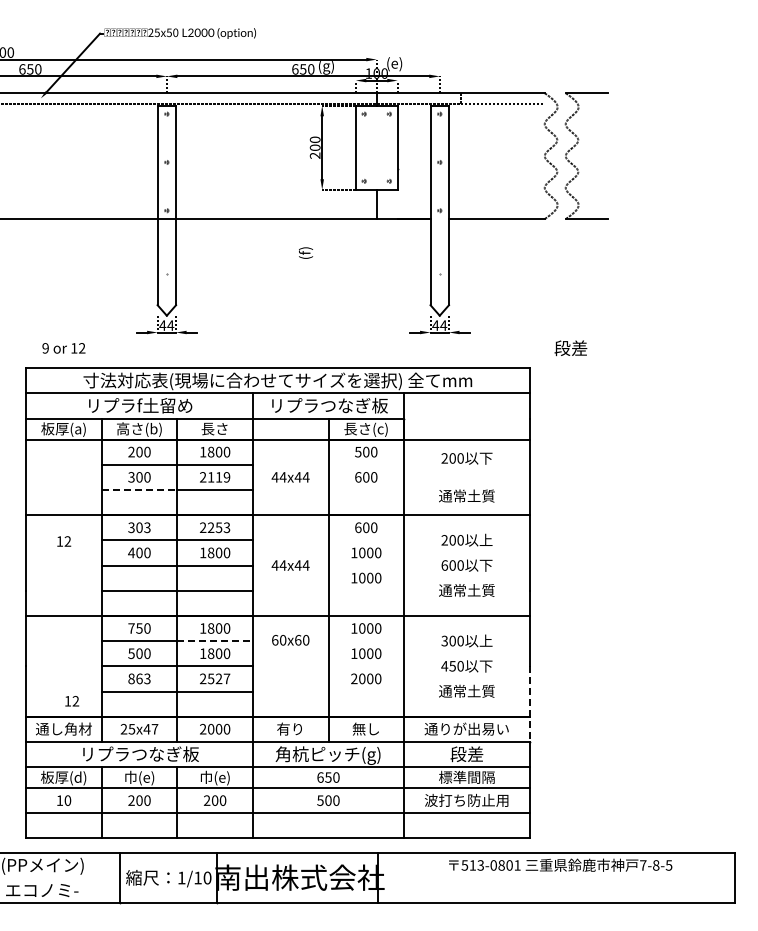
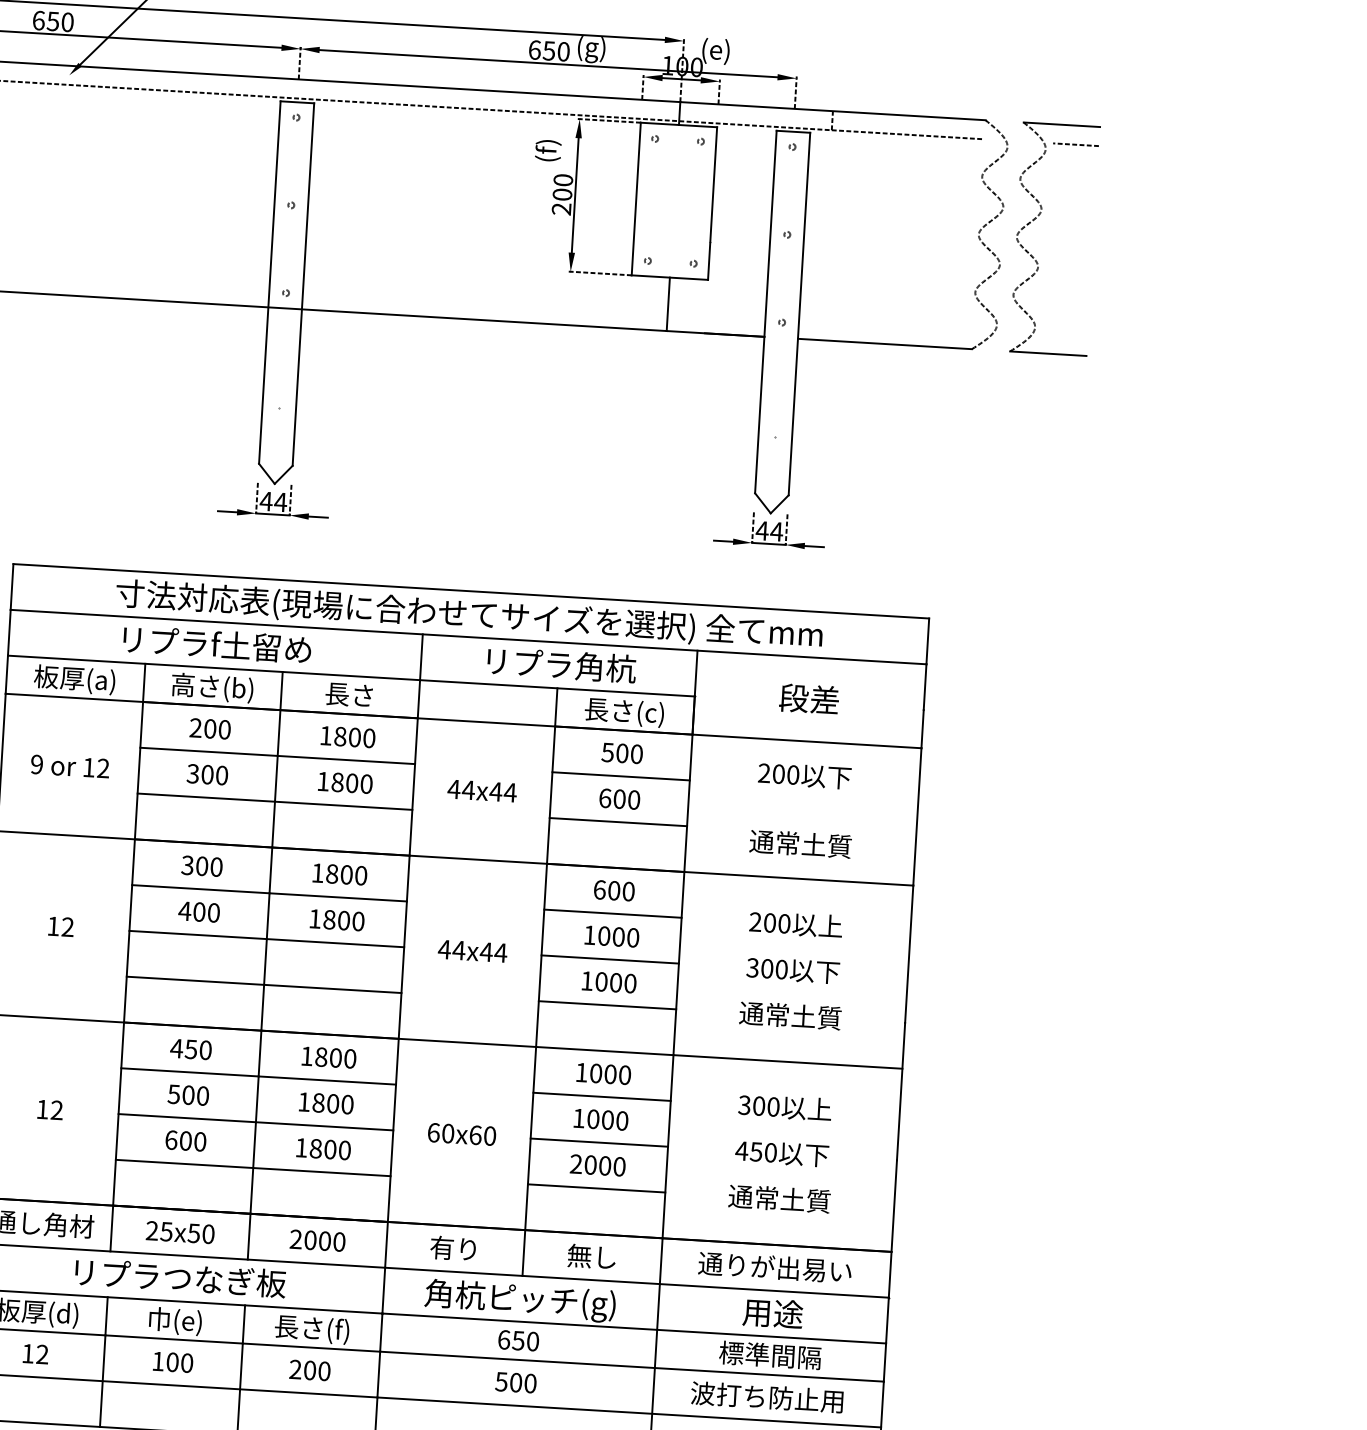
line: (594, 103) -> (1074, 144), added
text: (305, 252) -> (547, 149), moved
text: (63, 348) -> (69, 766), moved
text: (570, 348) -> (808, 699), moved
text: (329, 405) -> (560, 664), リプラつなぎ板 -> リプラ角杭
line: (366, 464) -> (621, 775), added
text: (215, 477) -> (345, 783), 2119 -> 1800
line: (139, 489) -> (206, 796), dashed -> solid
line: (366, 489) -> (618, 821), added
text: (147, 527) -> (216, 866), 303 -> 300
text: (215, 527) -> (340, 874), 2253 -> 1800
line: (366, 540) -> (613, 913), added
text: (64, 541) -> (61, 926), moved
line: (366, 565) -> (610, 959), added
text: (444, 565) -> (752, 967), 600 -> 300
line: (366, 590) -> (607, 1004), added
text: (131, 628) -> (176, 1048), 750 -> 450
text: (290, 640) -> (461, 1134), moved
line: (215, 641) -> (327, 1081), dashed -> solid
line: (366, 641) -> (602, 1097), added
line: (366, 666) -> (599, 1142), added
text: (139, 678) -> (185, 1140), 863 -> 600
text: (215, 678) -> (323, 1148), 2527 -> 1800
line: (366, 691) -> (597, 1188), added
text: (72, 701) -> (50, 1110), moved
line: (530, 704) -> (893, 1229), dashed -> solid
text: (150, 729) -> (200, 1234), 25x47 -> 25x50
text: (466, 754) -> (771, 1313), 段差 -> 用途
text: (214, 777) -> (311, 1328), 巾(e) -> 長さ(f)
text: (67, 800) -> (41, 1354), 10 -> 12
text: (131, 800) -> (158, 1361), 200 -> 100

